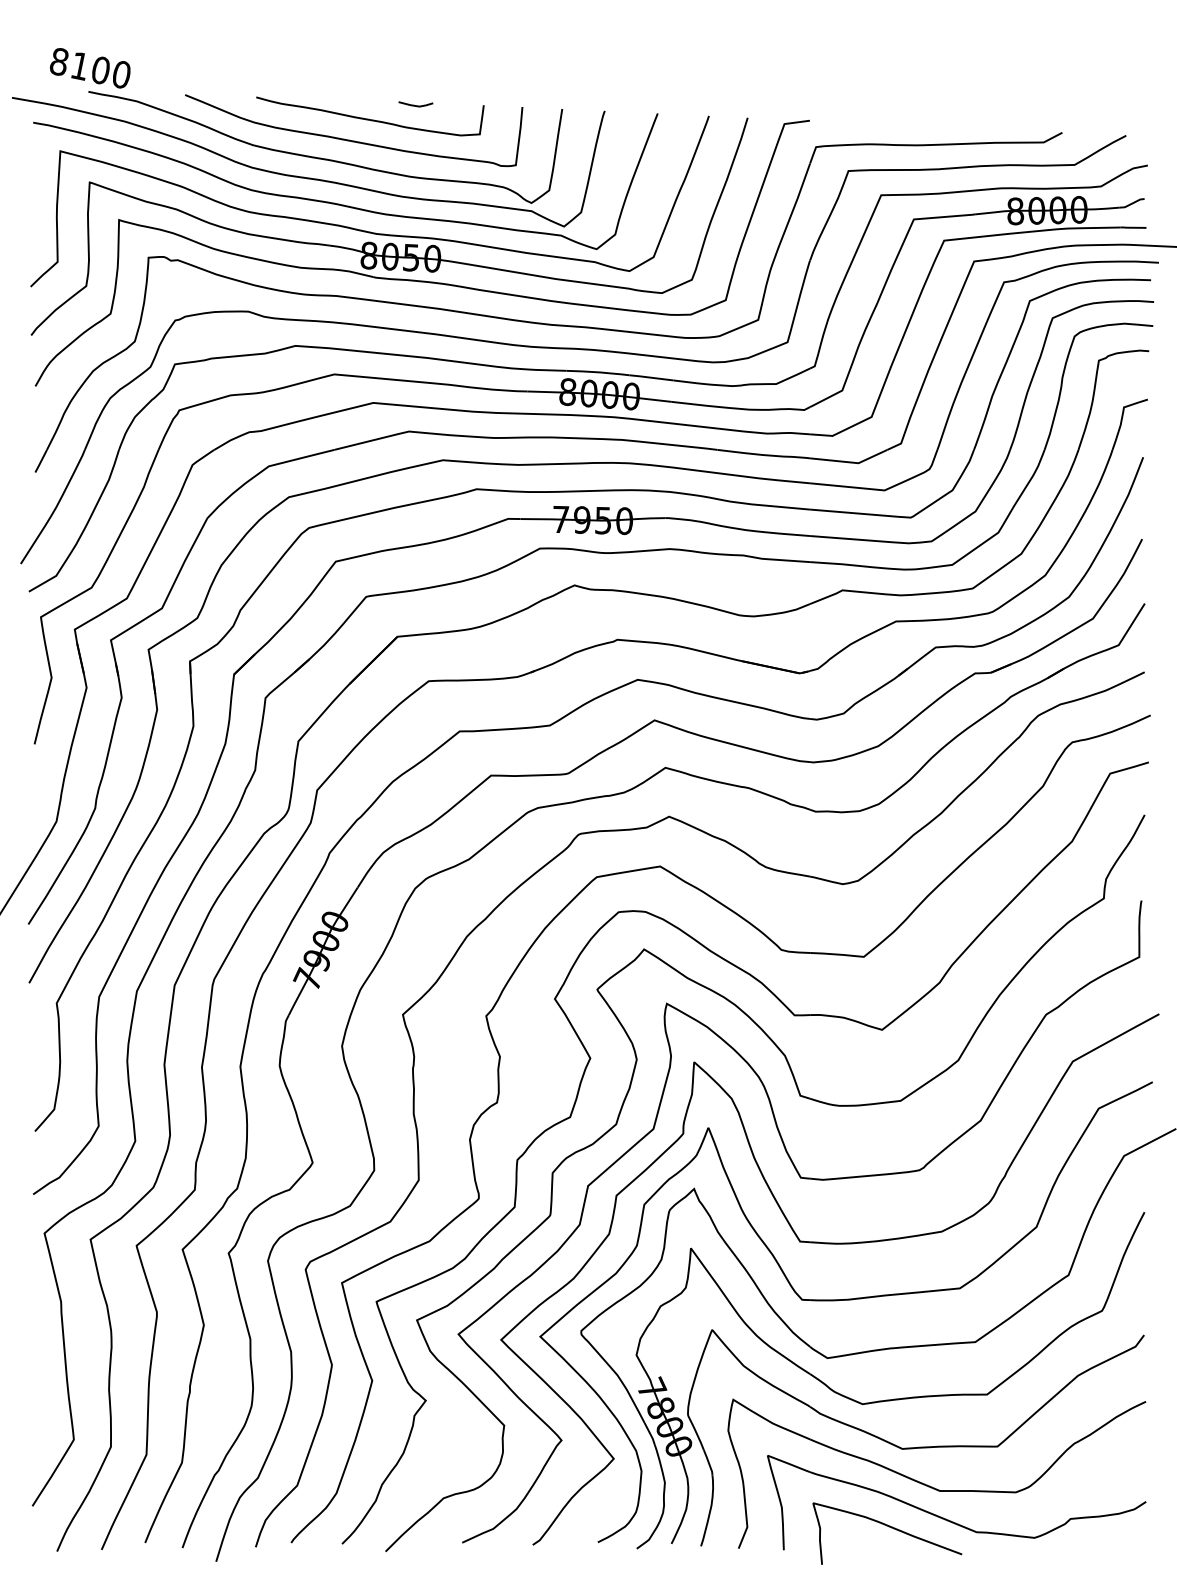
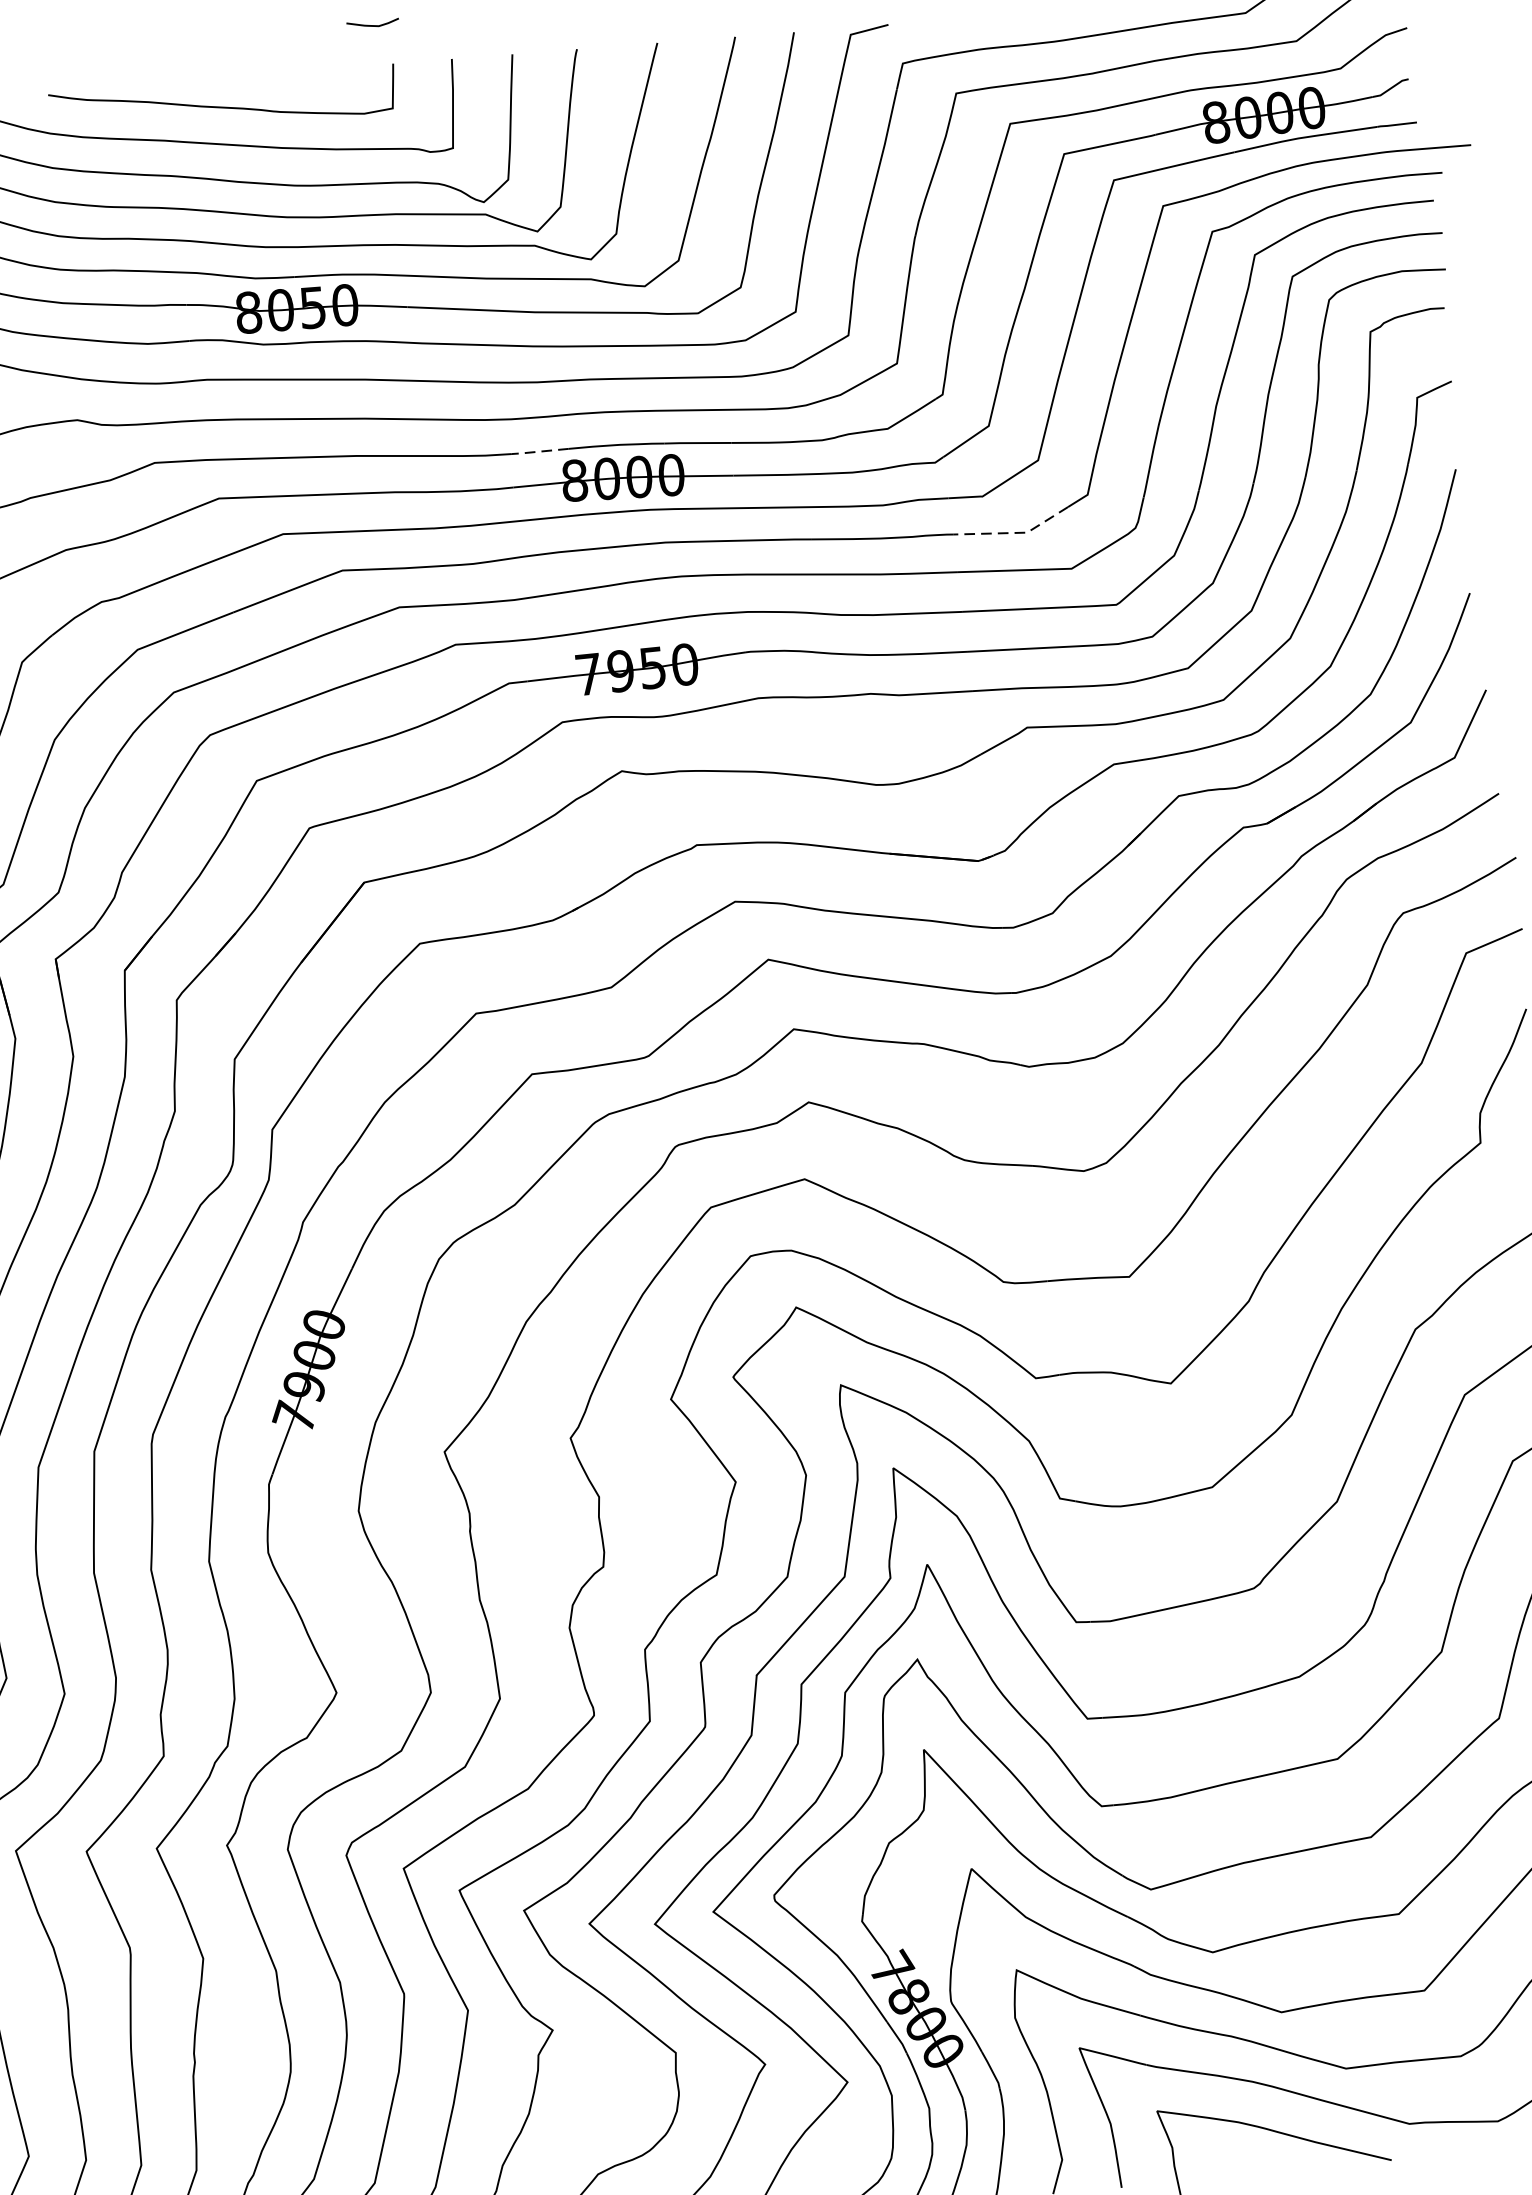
curve: (414, 104) -> (370, 23), moved
line: (546, 370) -> (538, 452), solid -> dashed
line: (850, 462) -> (1014, 533), solid -> dashed

